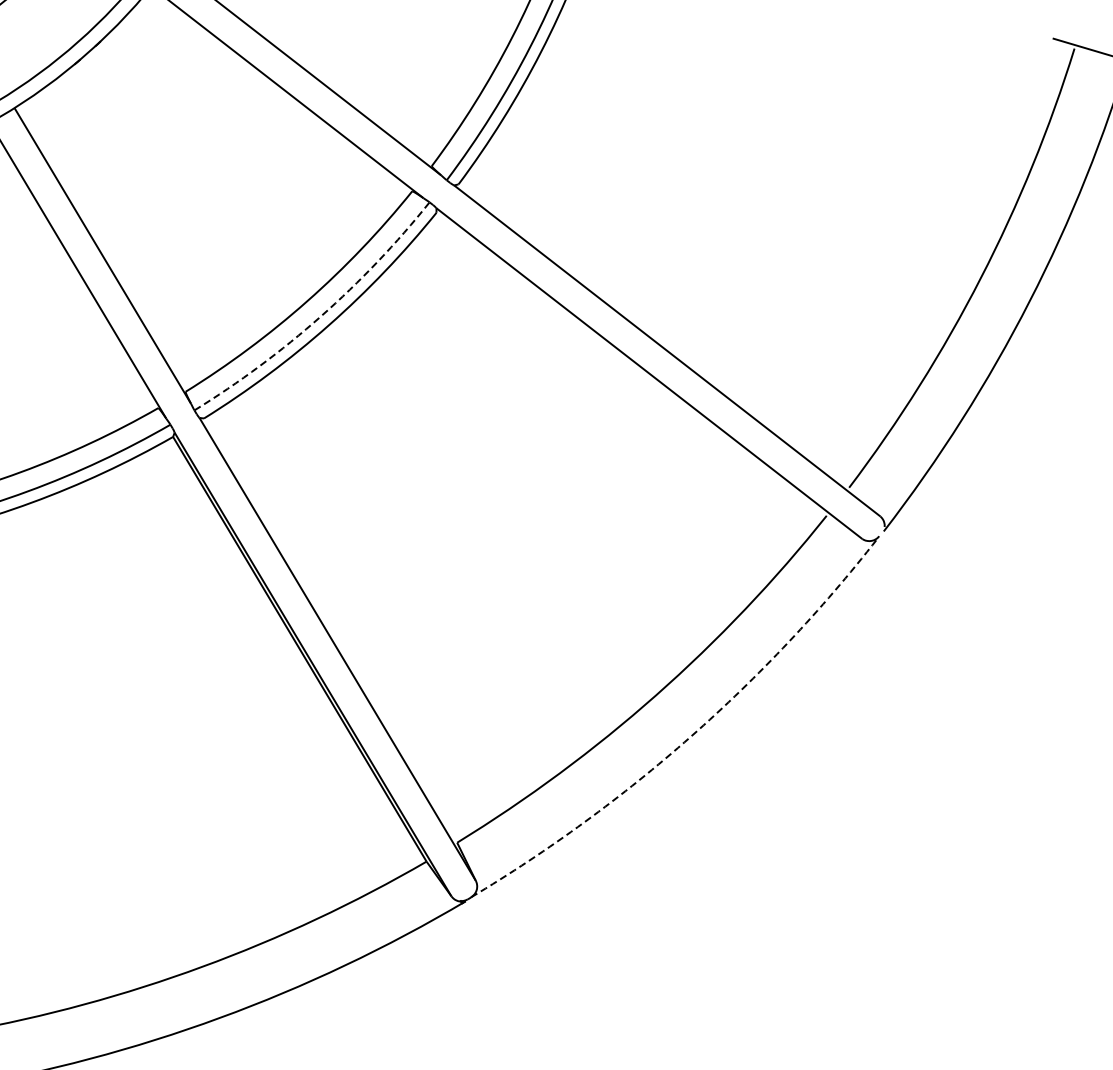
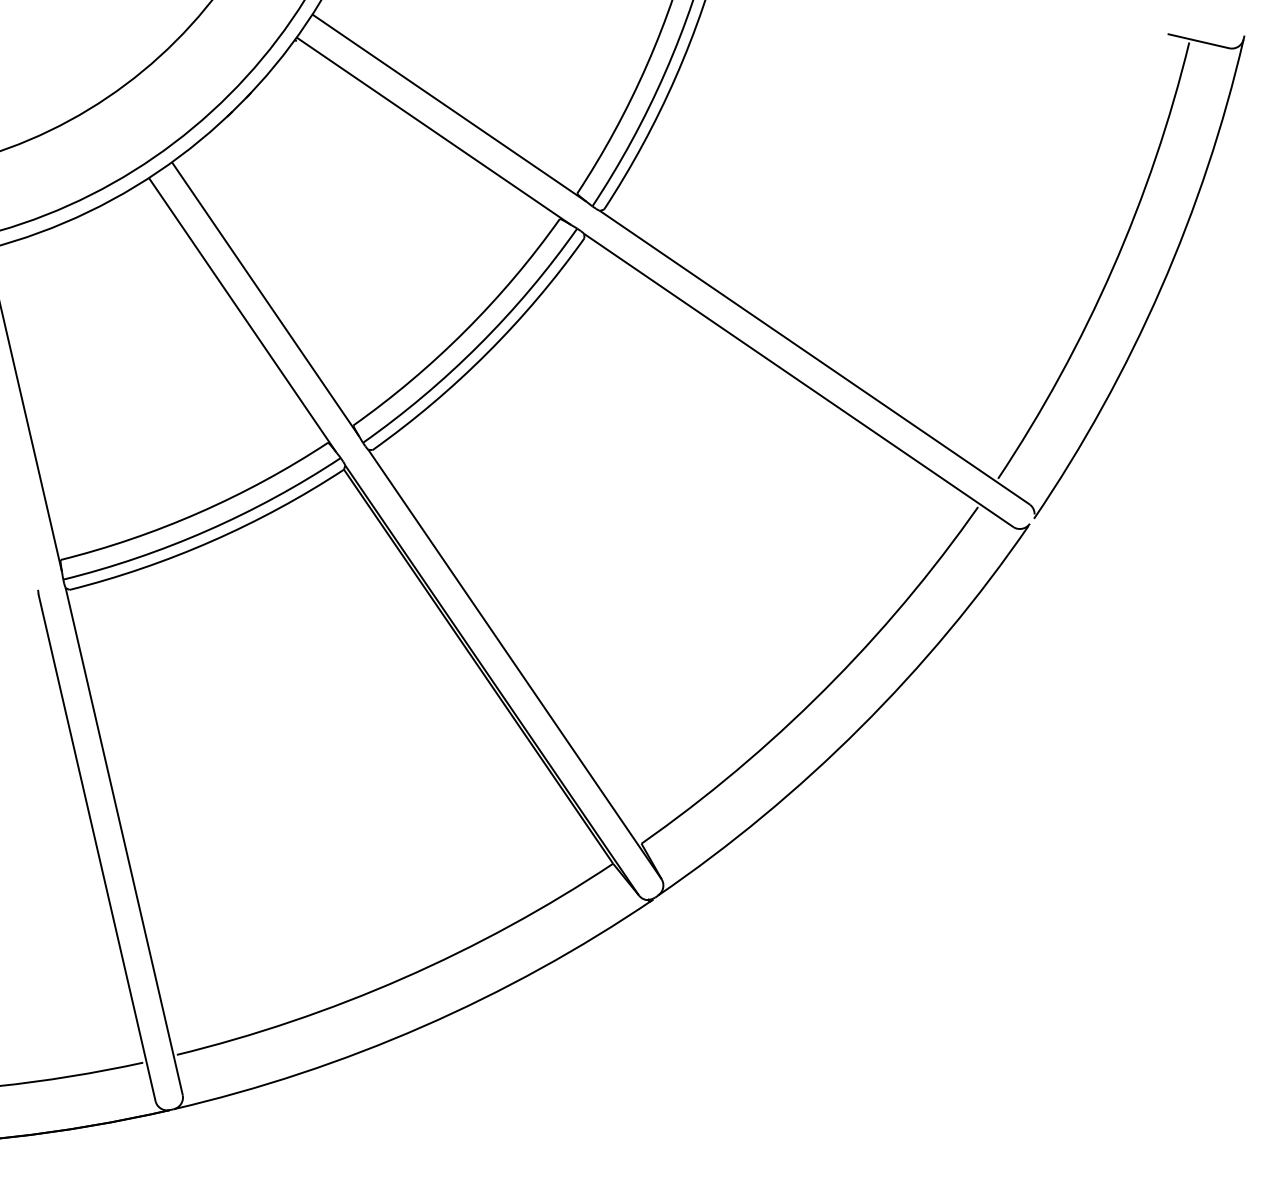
arc: (321, 316) -> (479, 344), dashed -> solid
arc: (691, 736) -> (860, 727), dashed -> solid

